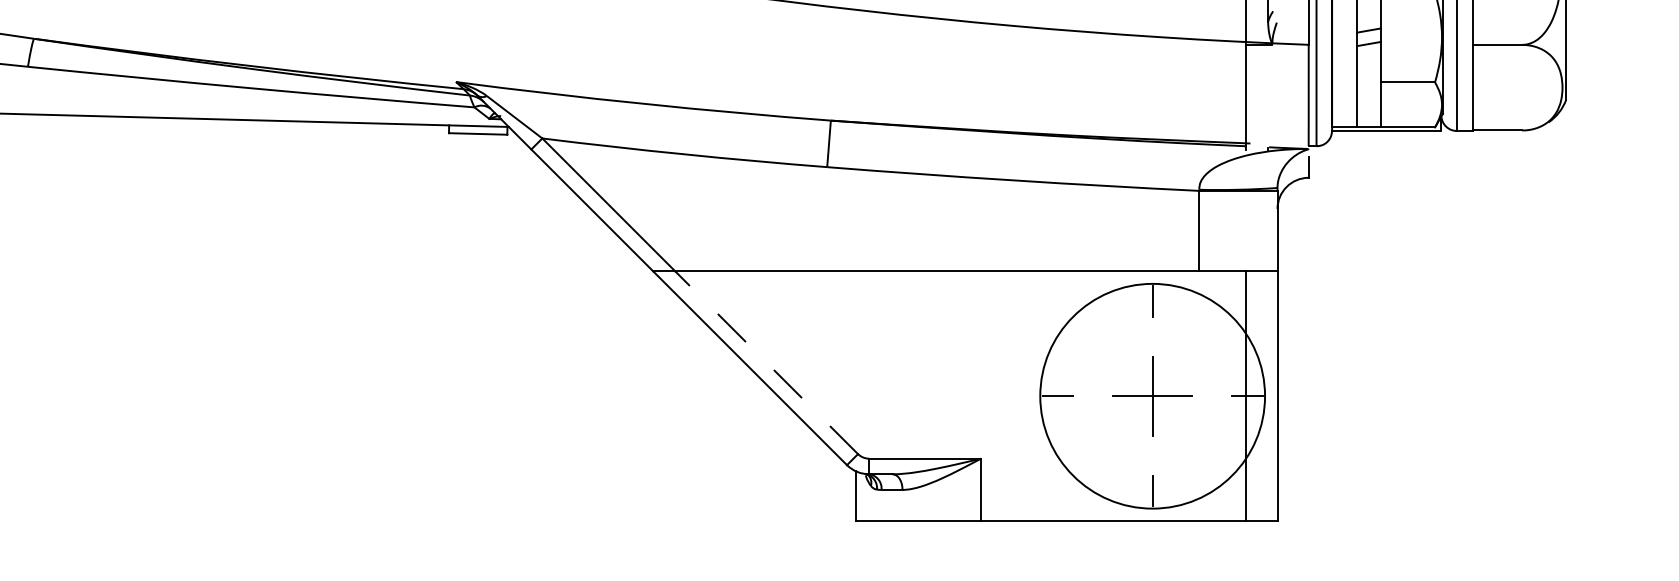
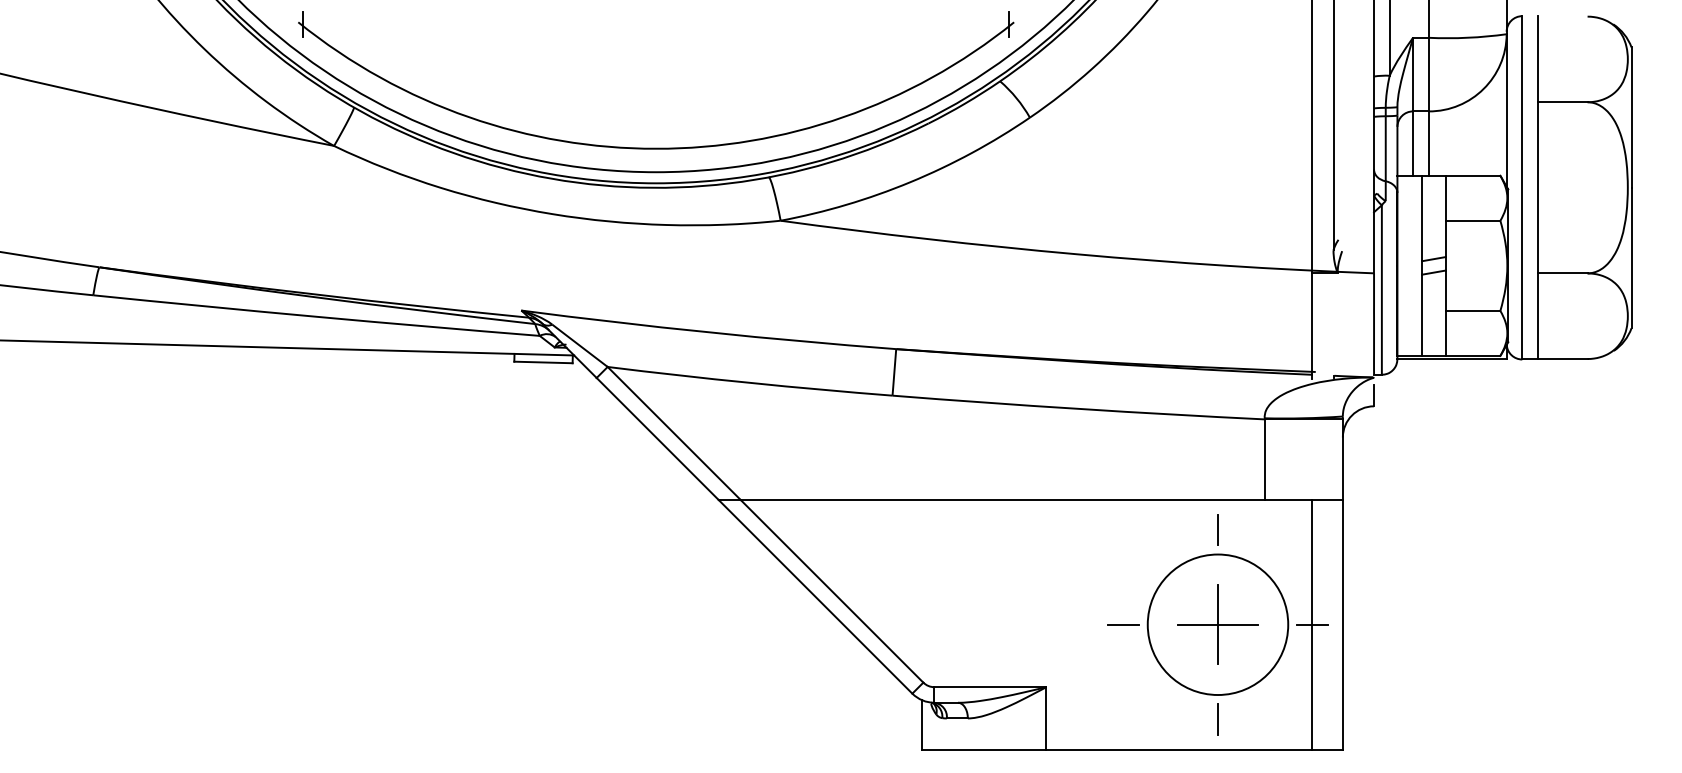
line: (766, 361) -> (831, 590), dashed -> solid
circle: (1152, 395) -> (1217, 624), size x0.62

